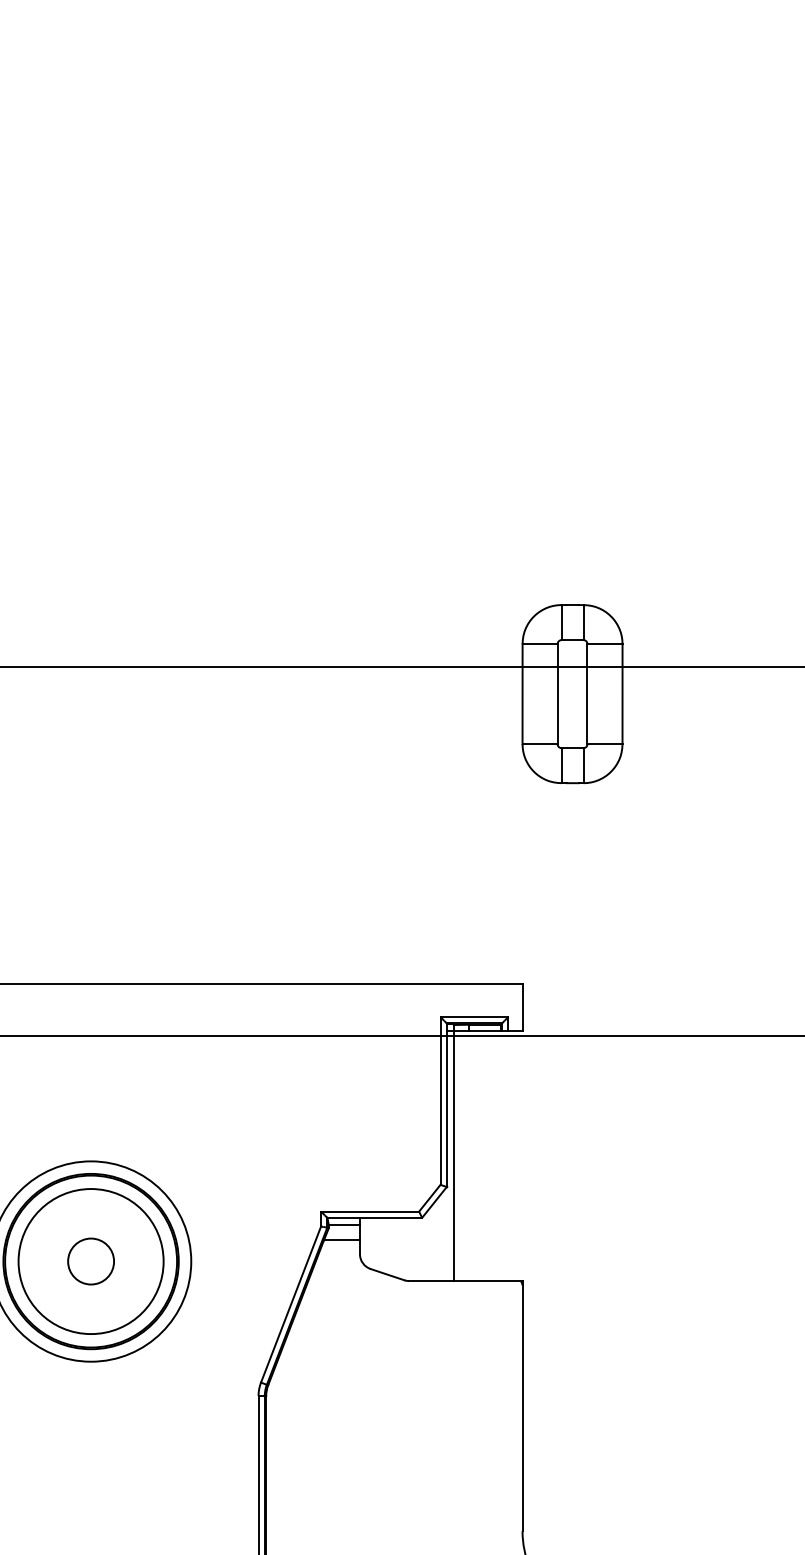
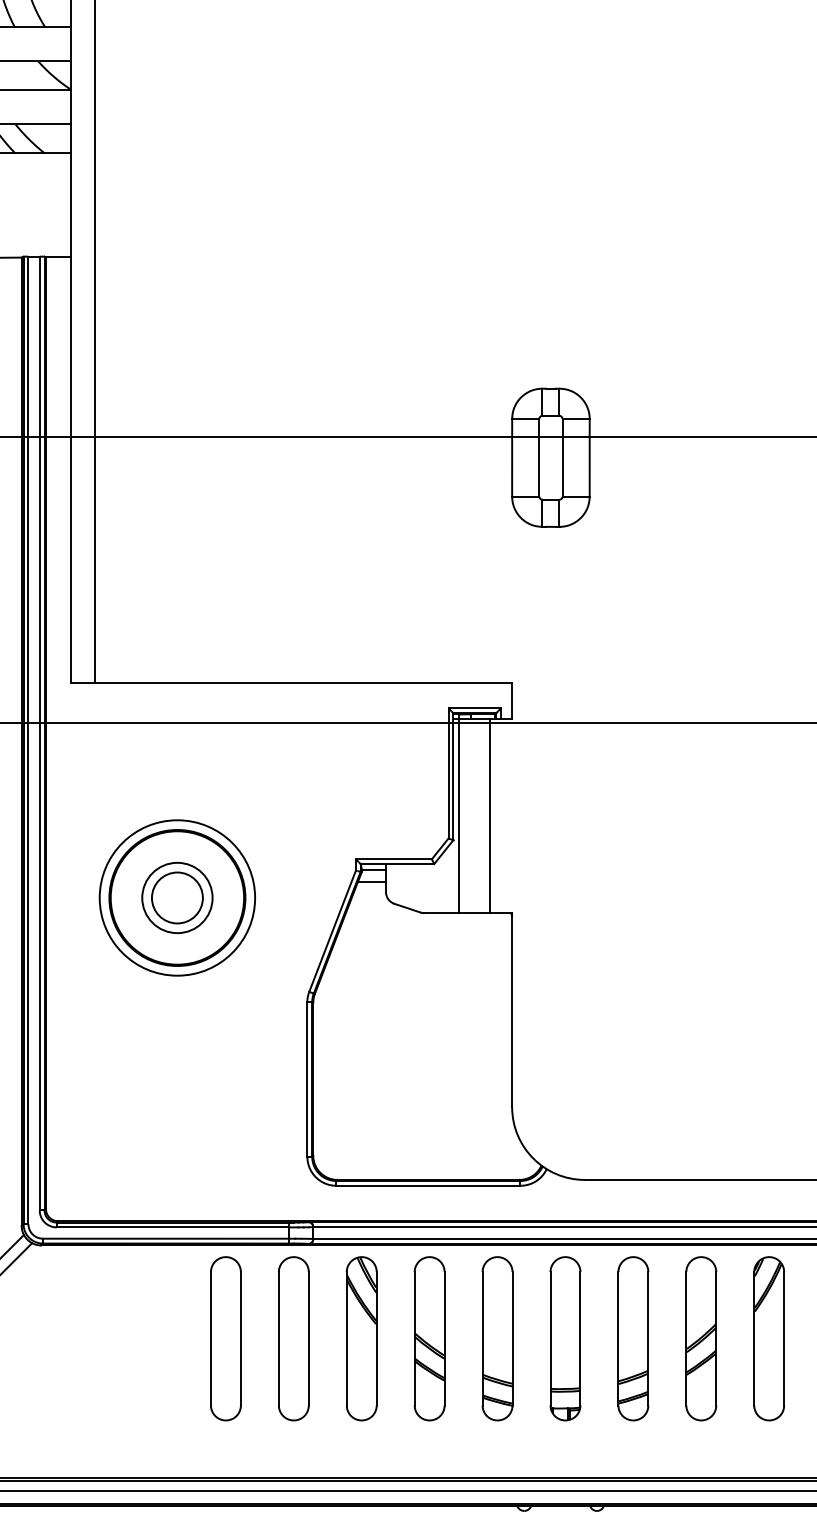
line: (494, 1156) -> (490, 816), added
circle: (89, 1260) -> (176, 897), size x1.43
circle: (91, 1260) -> (177, 897), size x0.62

